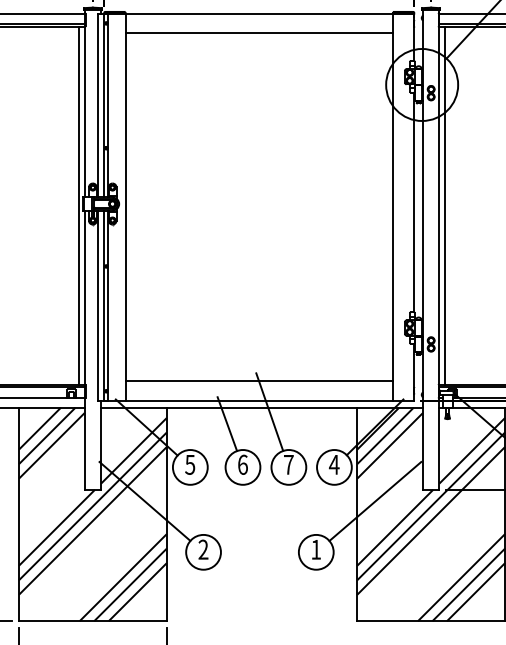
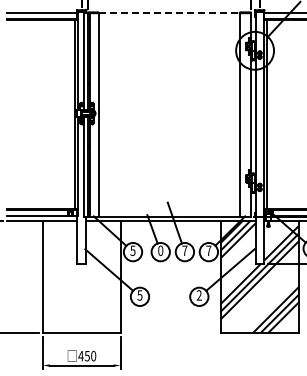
line: (259, 14) -> (169, 13), solid -> dashed
line: (257, 33) -> (168, 23), removed
line: (257, 380) -> (168, 206), removed
text: (242, 464) -> (160, 250), 6 -> 0
text: (333, 464) -> (208, 250), 4 -> 7
hatch: (92, 513) -> (81, 276), removed
text: (202, 549) -> (139, 295), 2 -> 5
text: (314, 549) -> (198, 295), 1 -> 2

